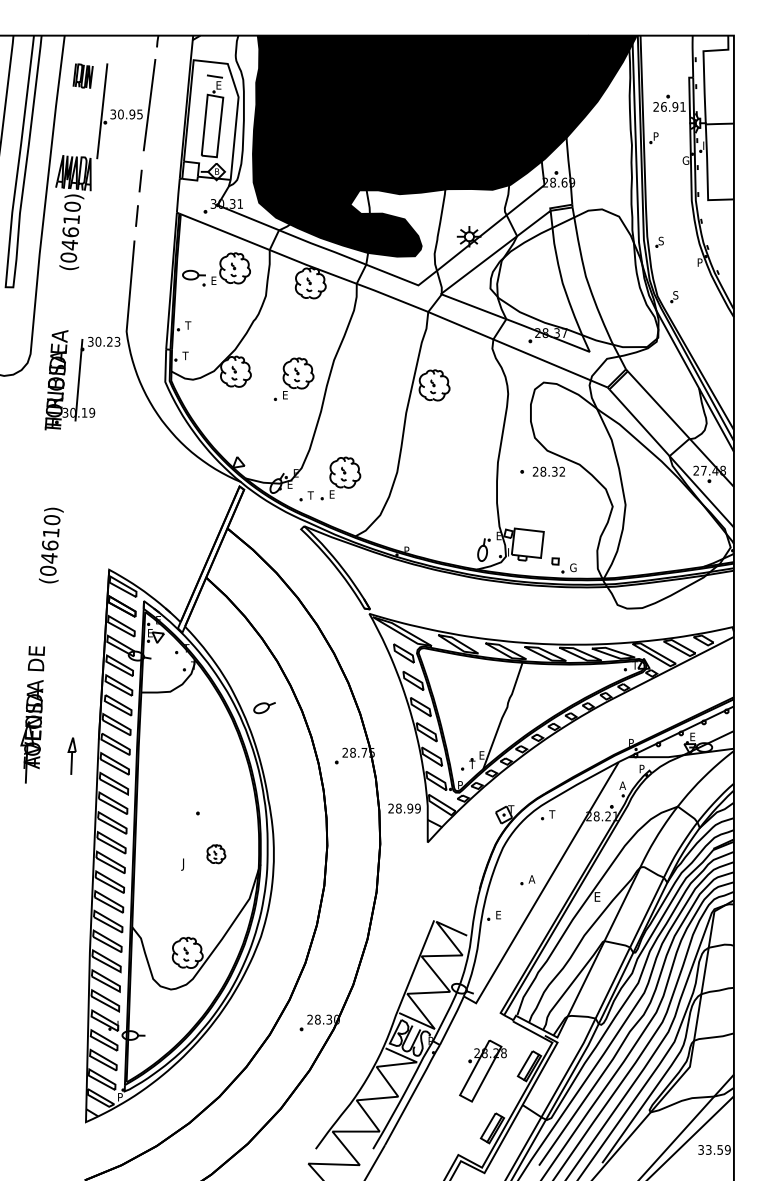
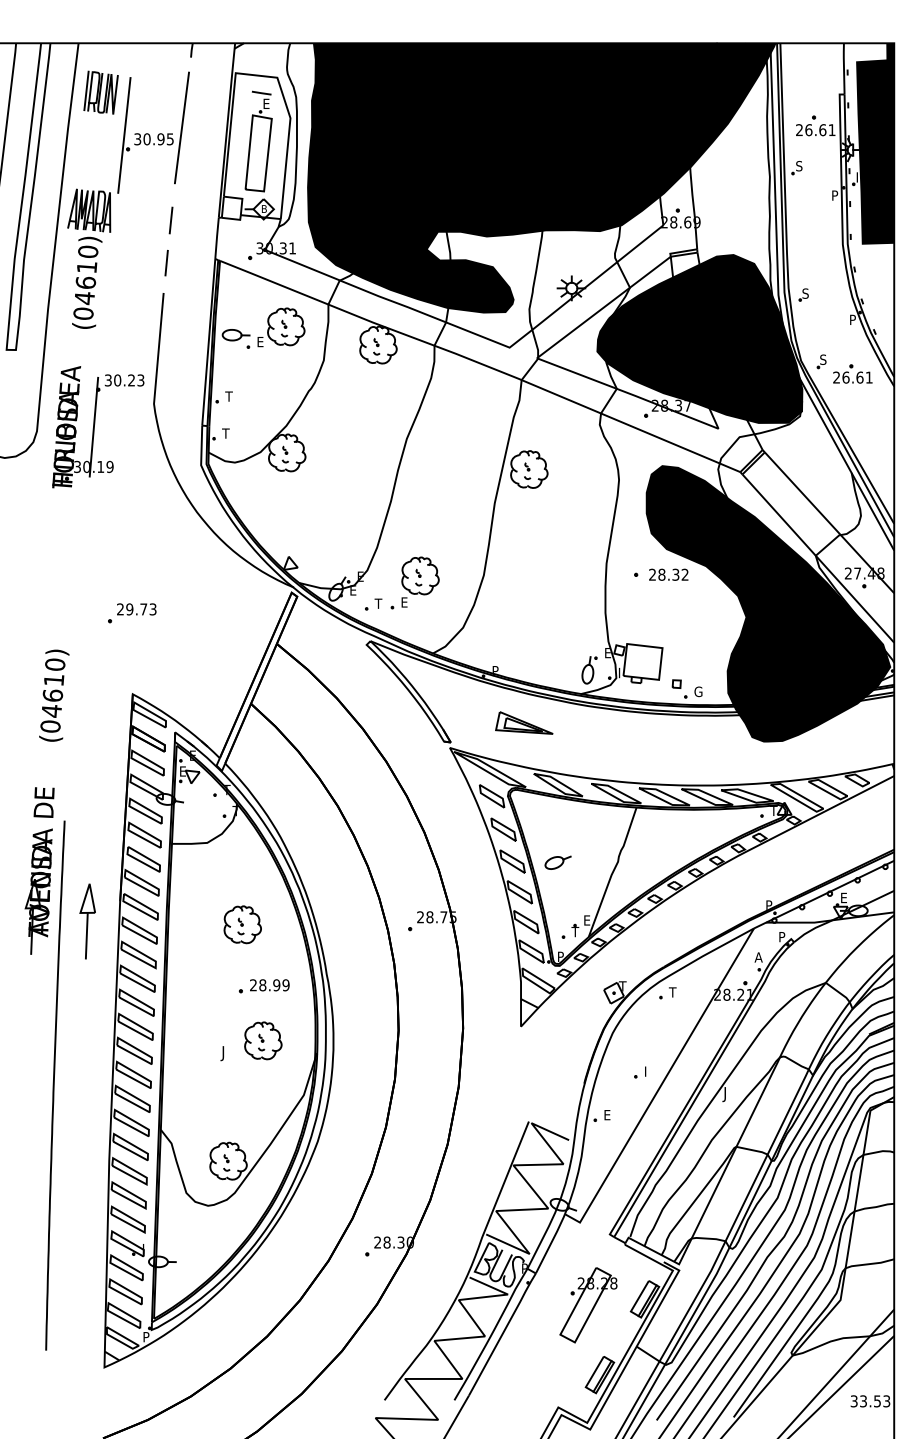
part: (82, 76) -> (100, 92), size x1.43
text: (675, 107) -> (822, 130), 26.91 -> 26.61
fill: (718, 117) -> (875, 143), added
text: (656, 136) -> (799, 166), P -> S
text: (685, 160) -> (835, 195), G -> P
fill: (574, 277) -> (699, 338), added
part: (699, 306) -> (852, 373), added
part: (293, 378) -> (357, 461), removed
part: (82, 380) -> (98, 427), moved
fill: (630, 495) -> (768, 603), added
part: (108, 503) -> (132, 613), added
text: (51, 545) -> (54, 695), moved
part: (430, 592) -> (524, 722), added
part: (264, 707) -> (557, 862), moved
part: (72, 756) -> (87, 921), size x1.67
part: (199, 758) -> (242, 924), added
text: (404, 808) -> (269, 985), moved
part: (216, 853) -> (263, 1040), size x1.67
text: (532, 879) -> (648, 1071), A -> I
curve: (44, 890) -> (54, 1085), added
text: (596, 898) -> (726, 1094), E -> J
text: (727, 1150) -> (886, 1401), 33.59 -> 33.53

